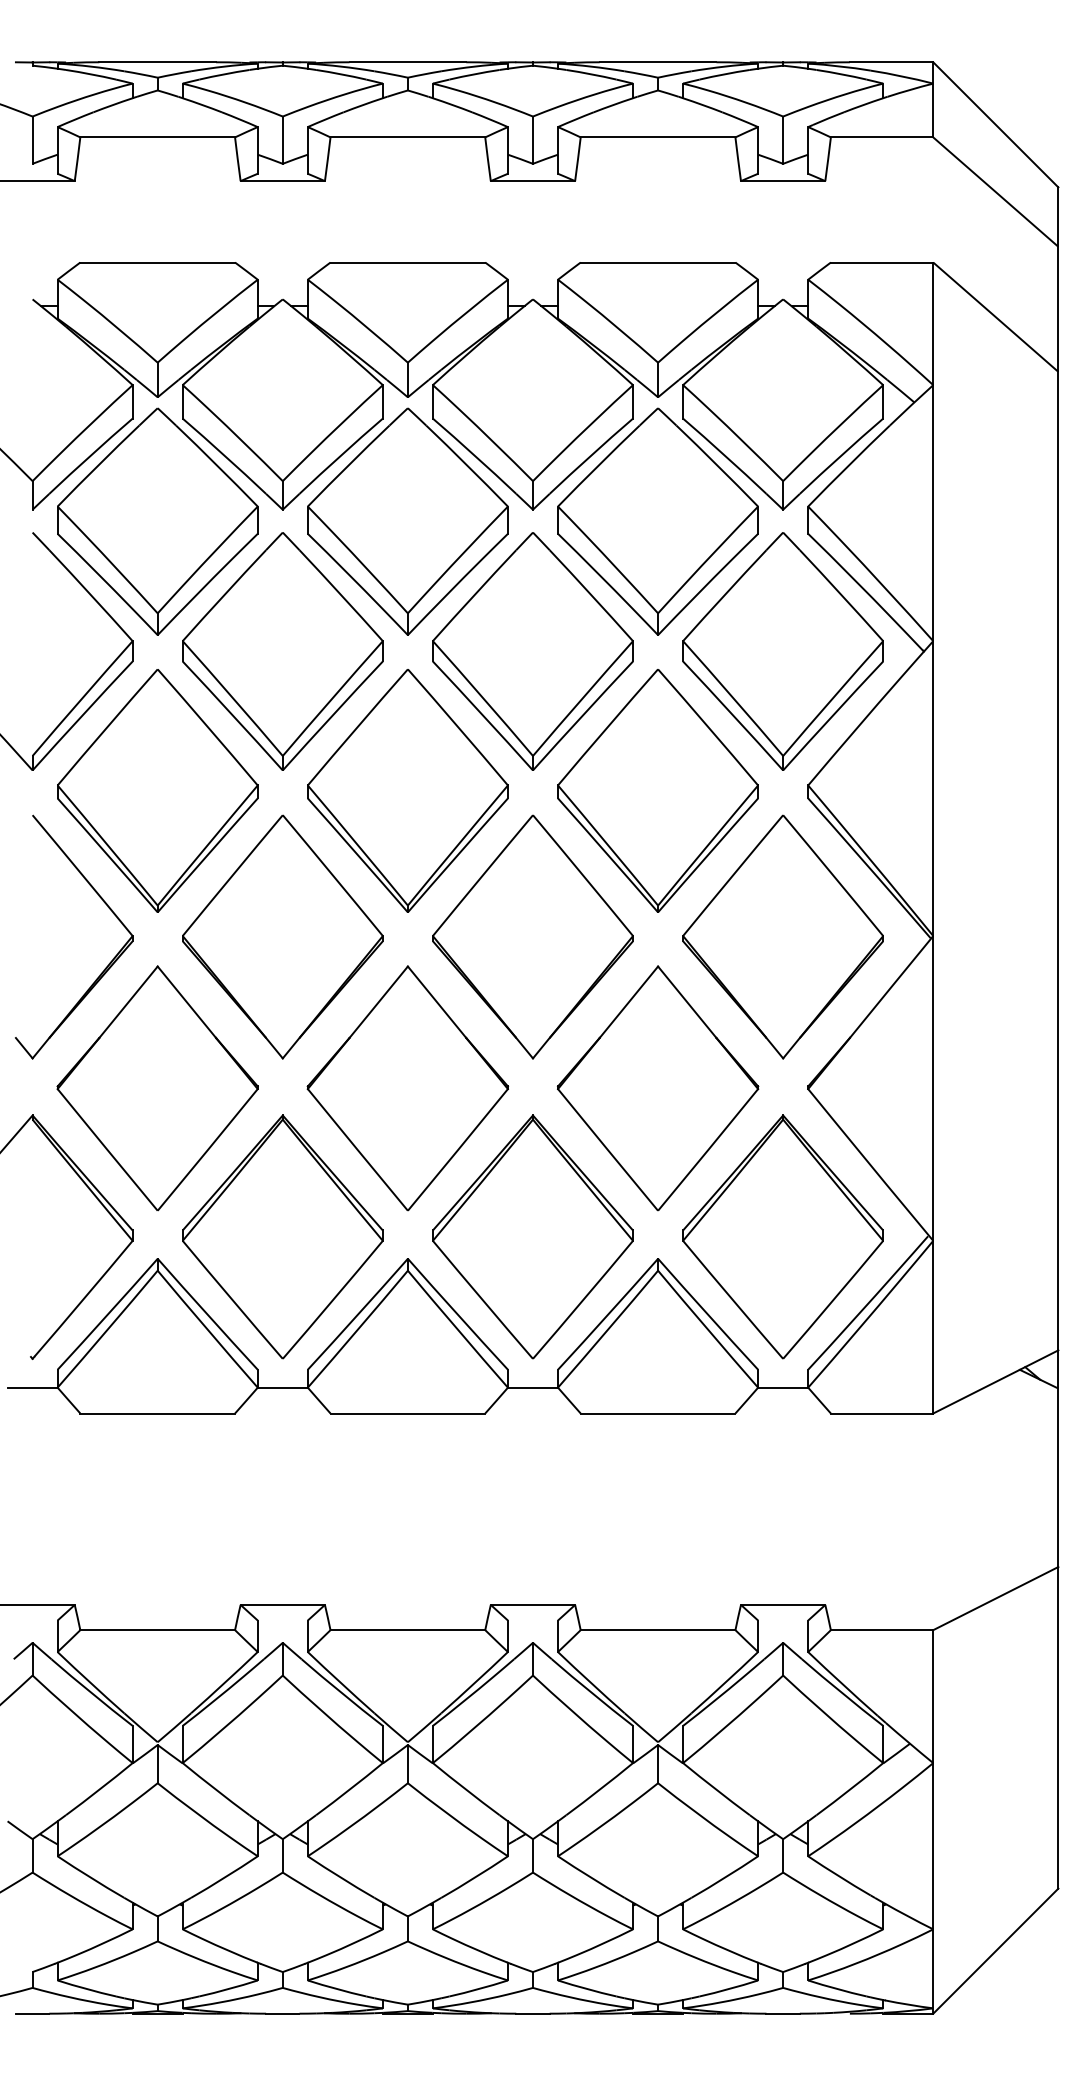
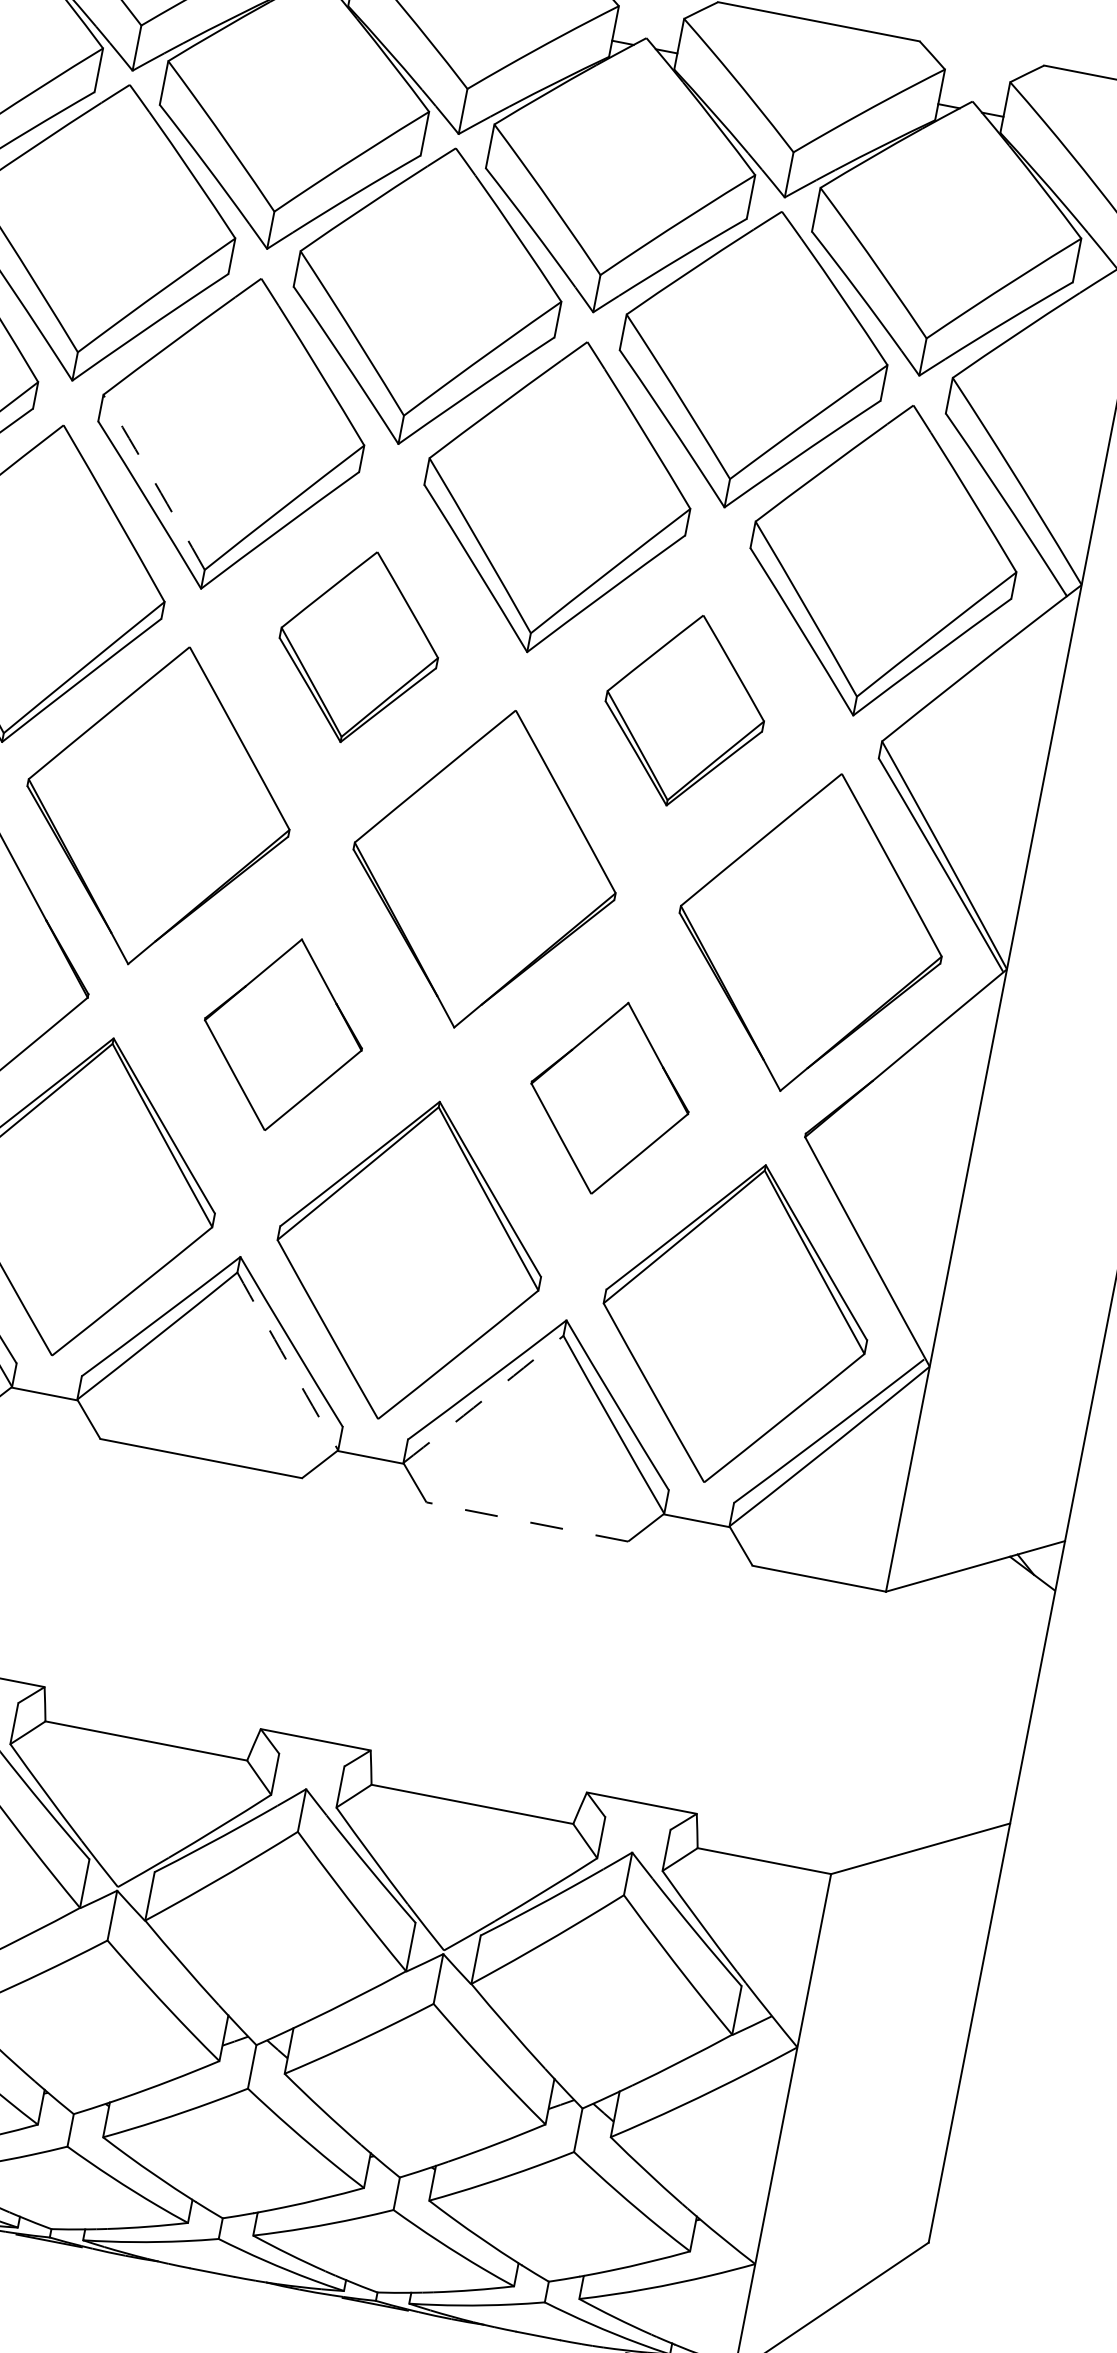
arc: (233, 698) -> (155, 482), solid -> dashed
part: (407, 790) -> (358, 646), size x0.6
part: (657, 790) -> (684, 709), size x0.6
part: (407, 1088) -> (283, 1034), size x0.6
part: (658, 1088) -> (610, 1098), size x0.6
arc: (457, 1329) -> (287, 1361), solid -> dashed
arc: (608, 1329) -> (483, 1399), solid -> dashed
line: (657, 1413) -> (526, 1521), solid -> dashed

